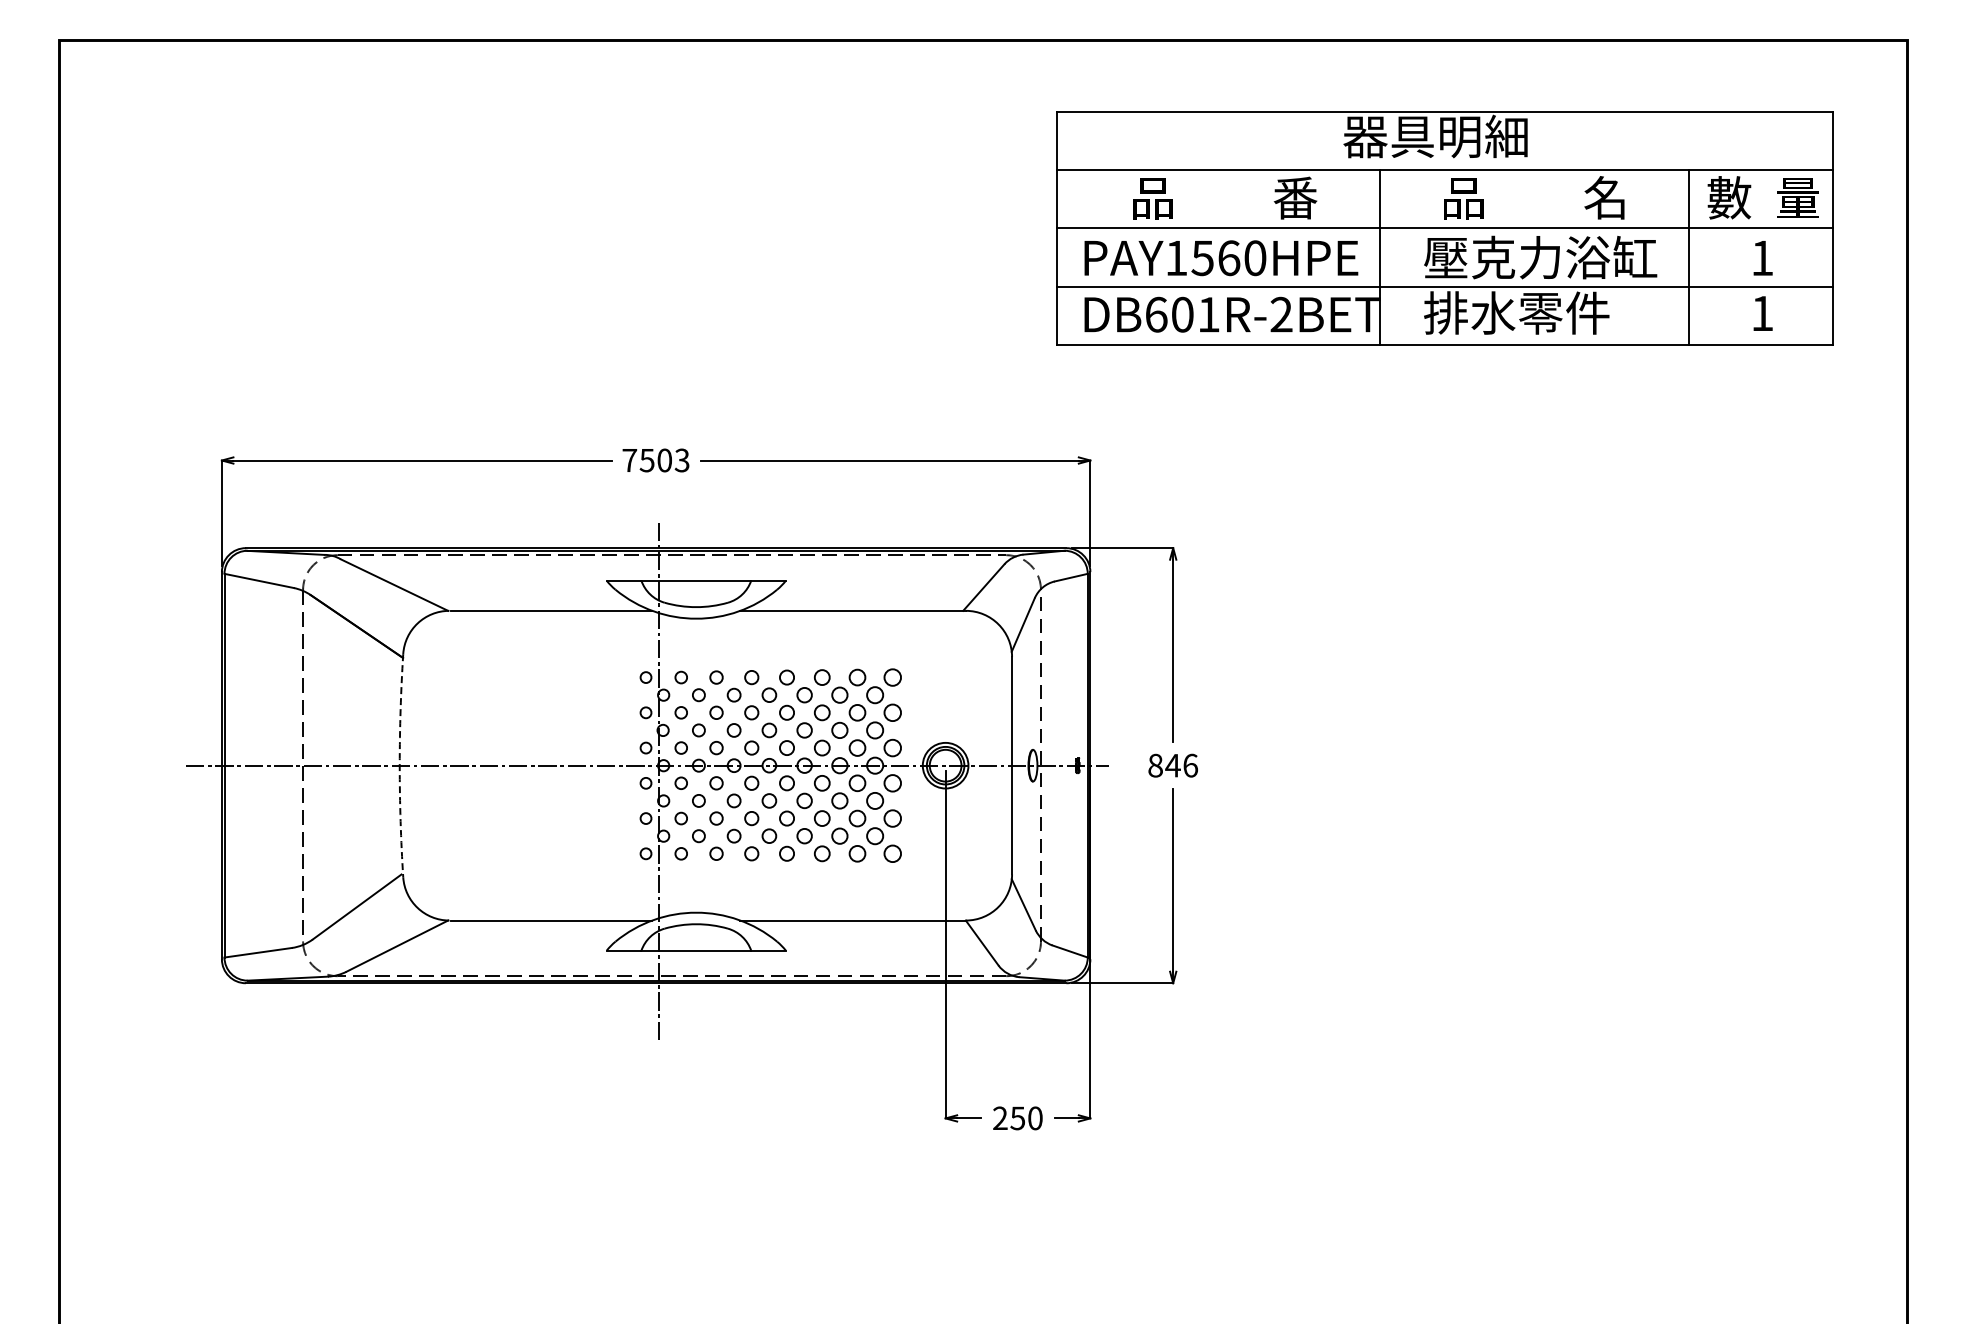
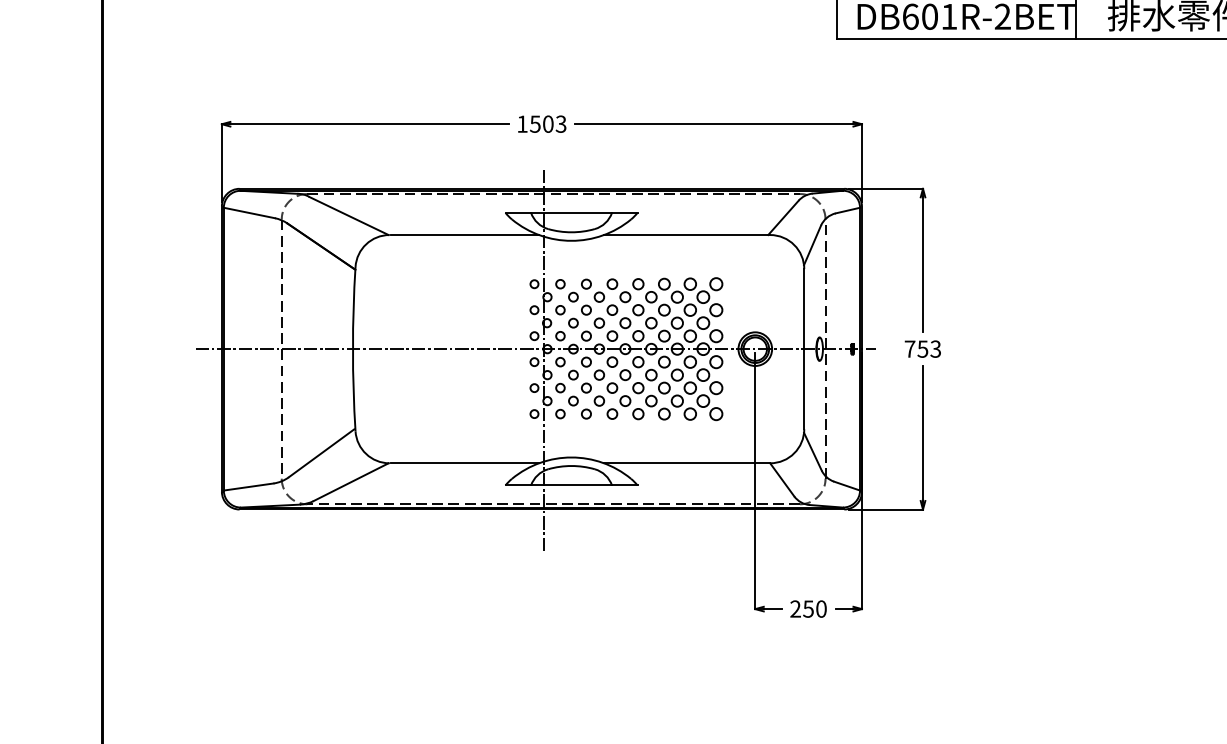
text: (629, 460) -> (522, 124), 7503 -> 1503
arc: (399, 765) -> (352, 349), dashed -> solid
text: (1173, 765) -> (923, 349), 846 -> 753

